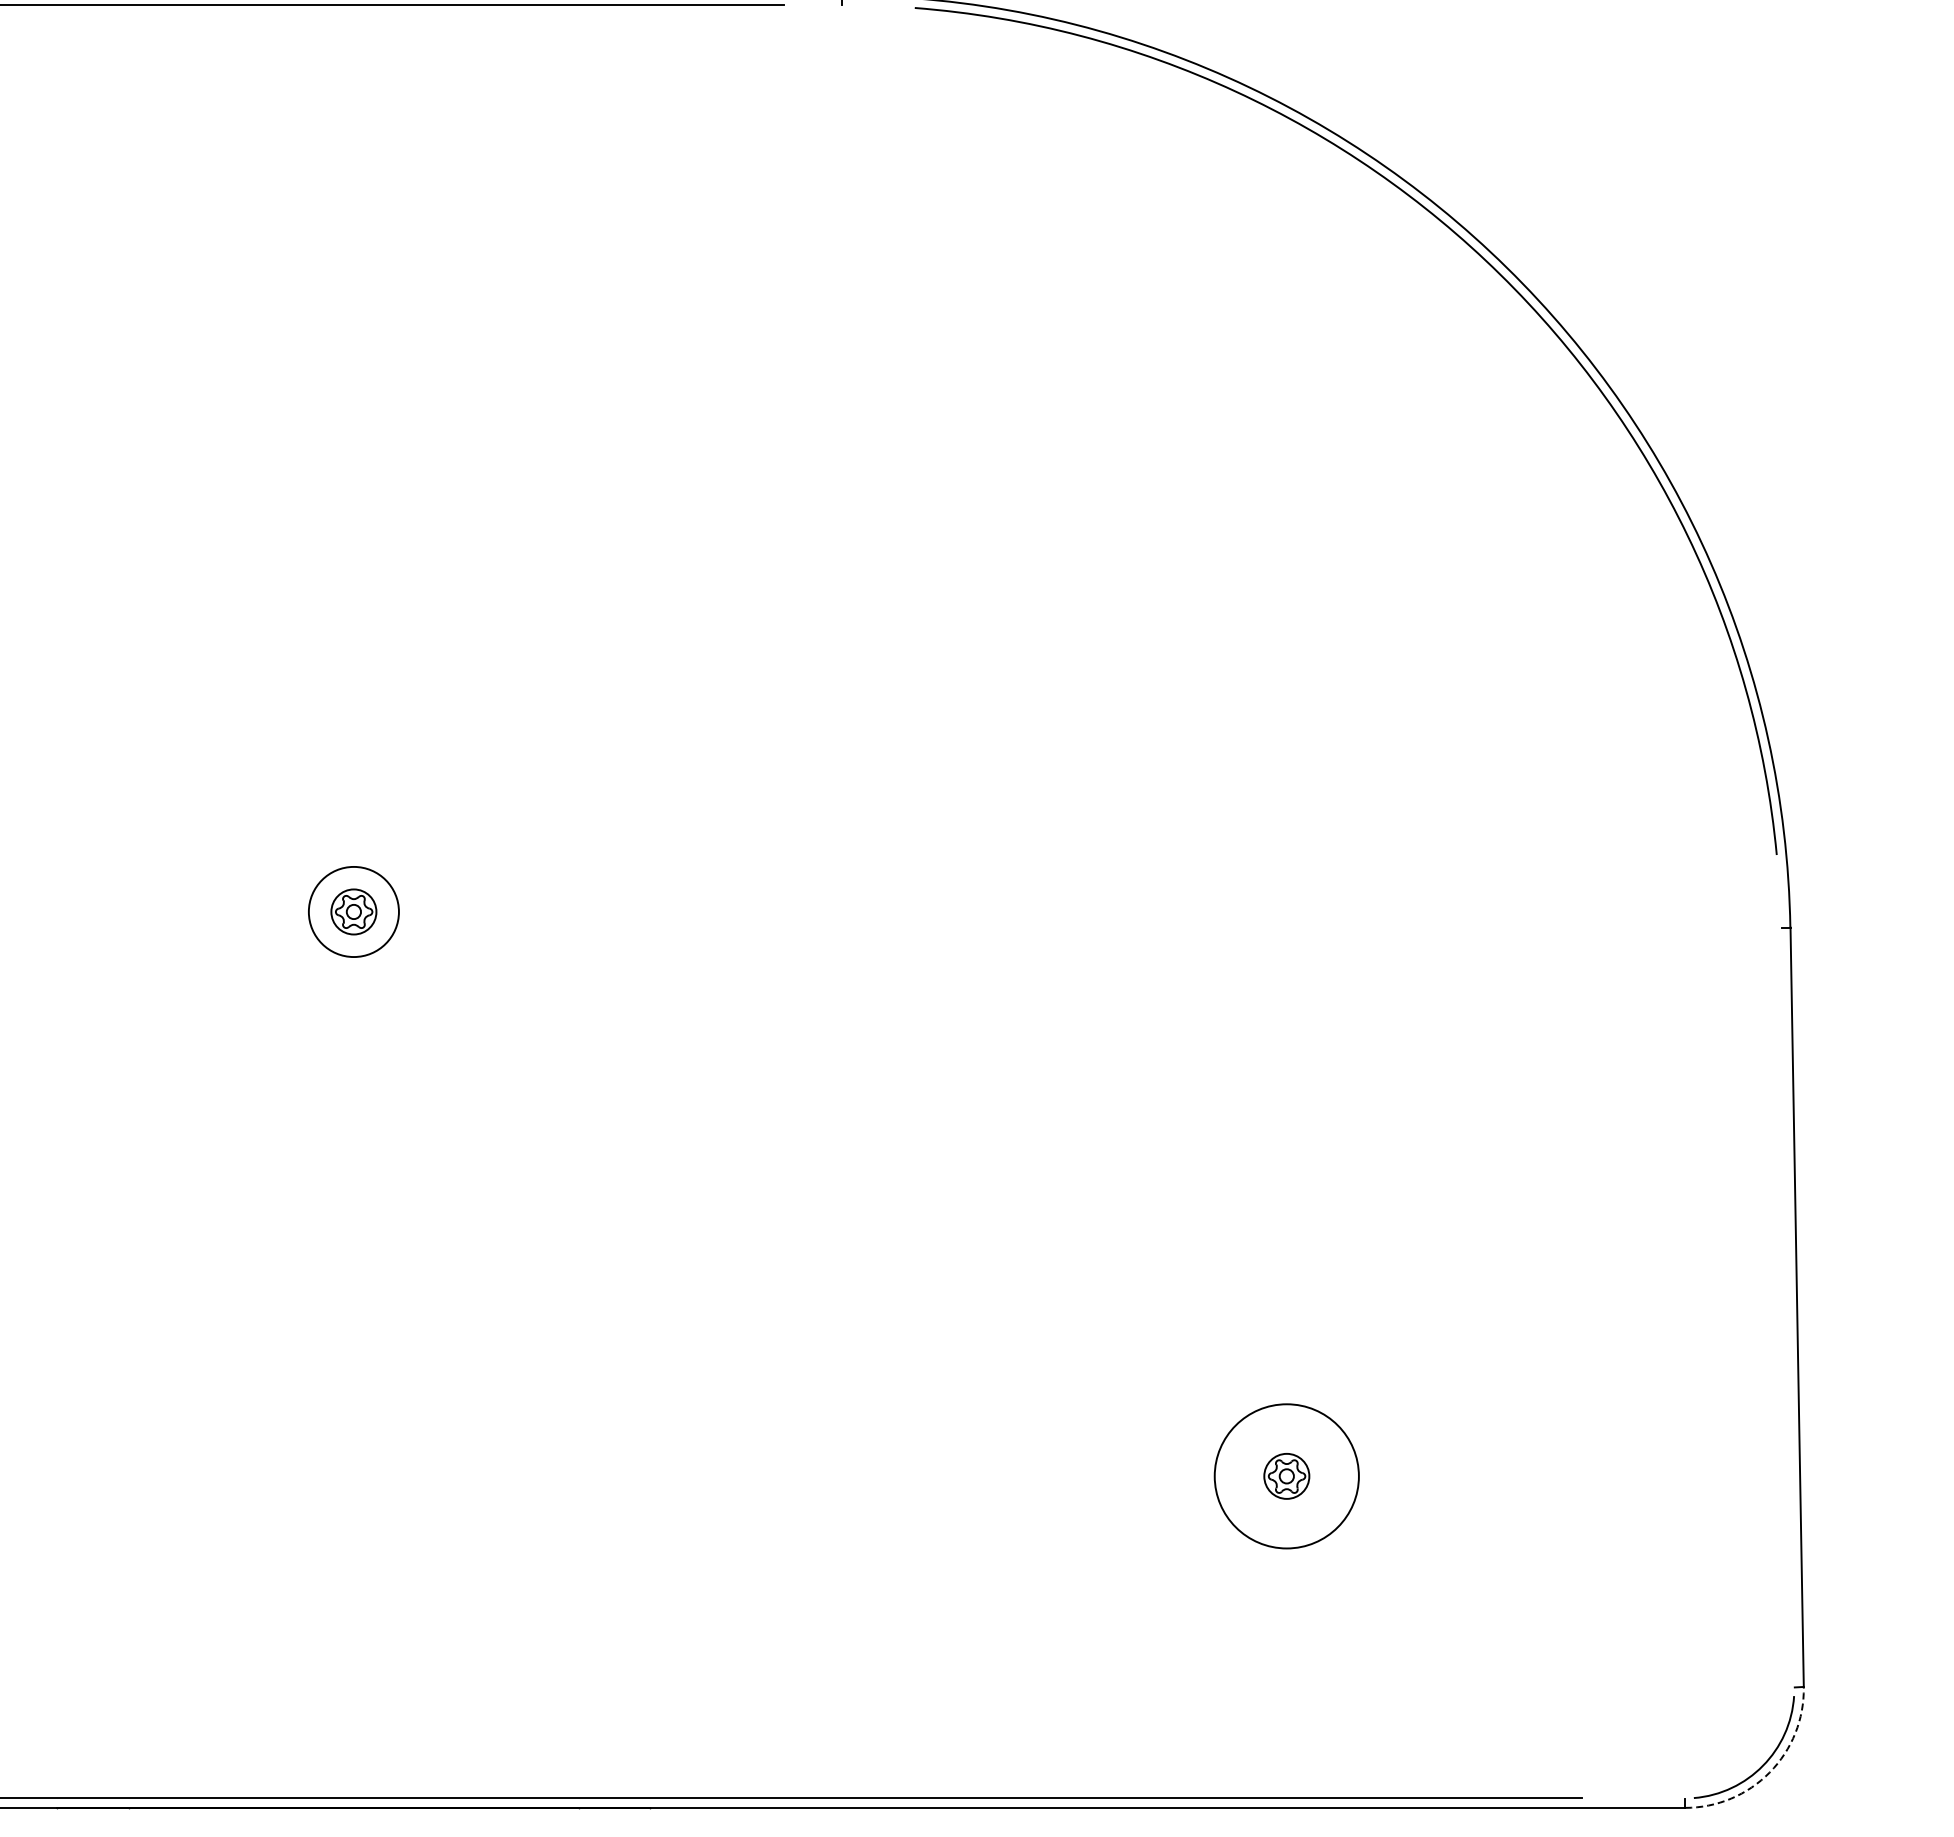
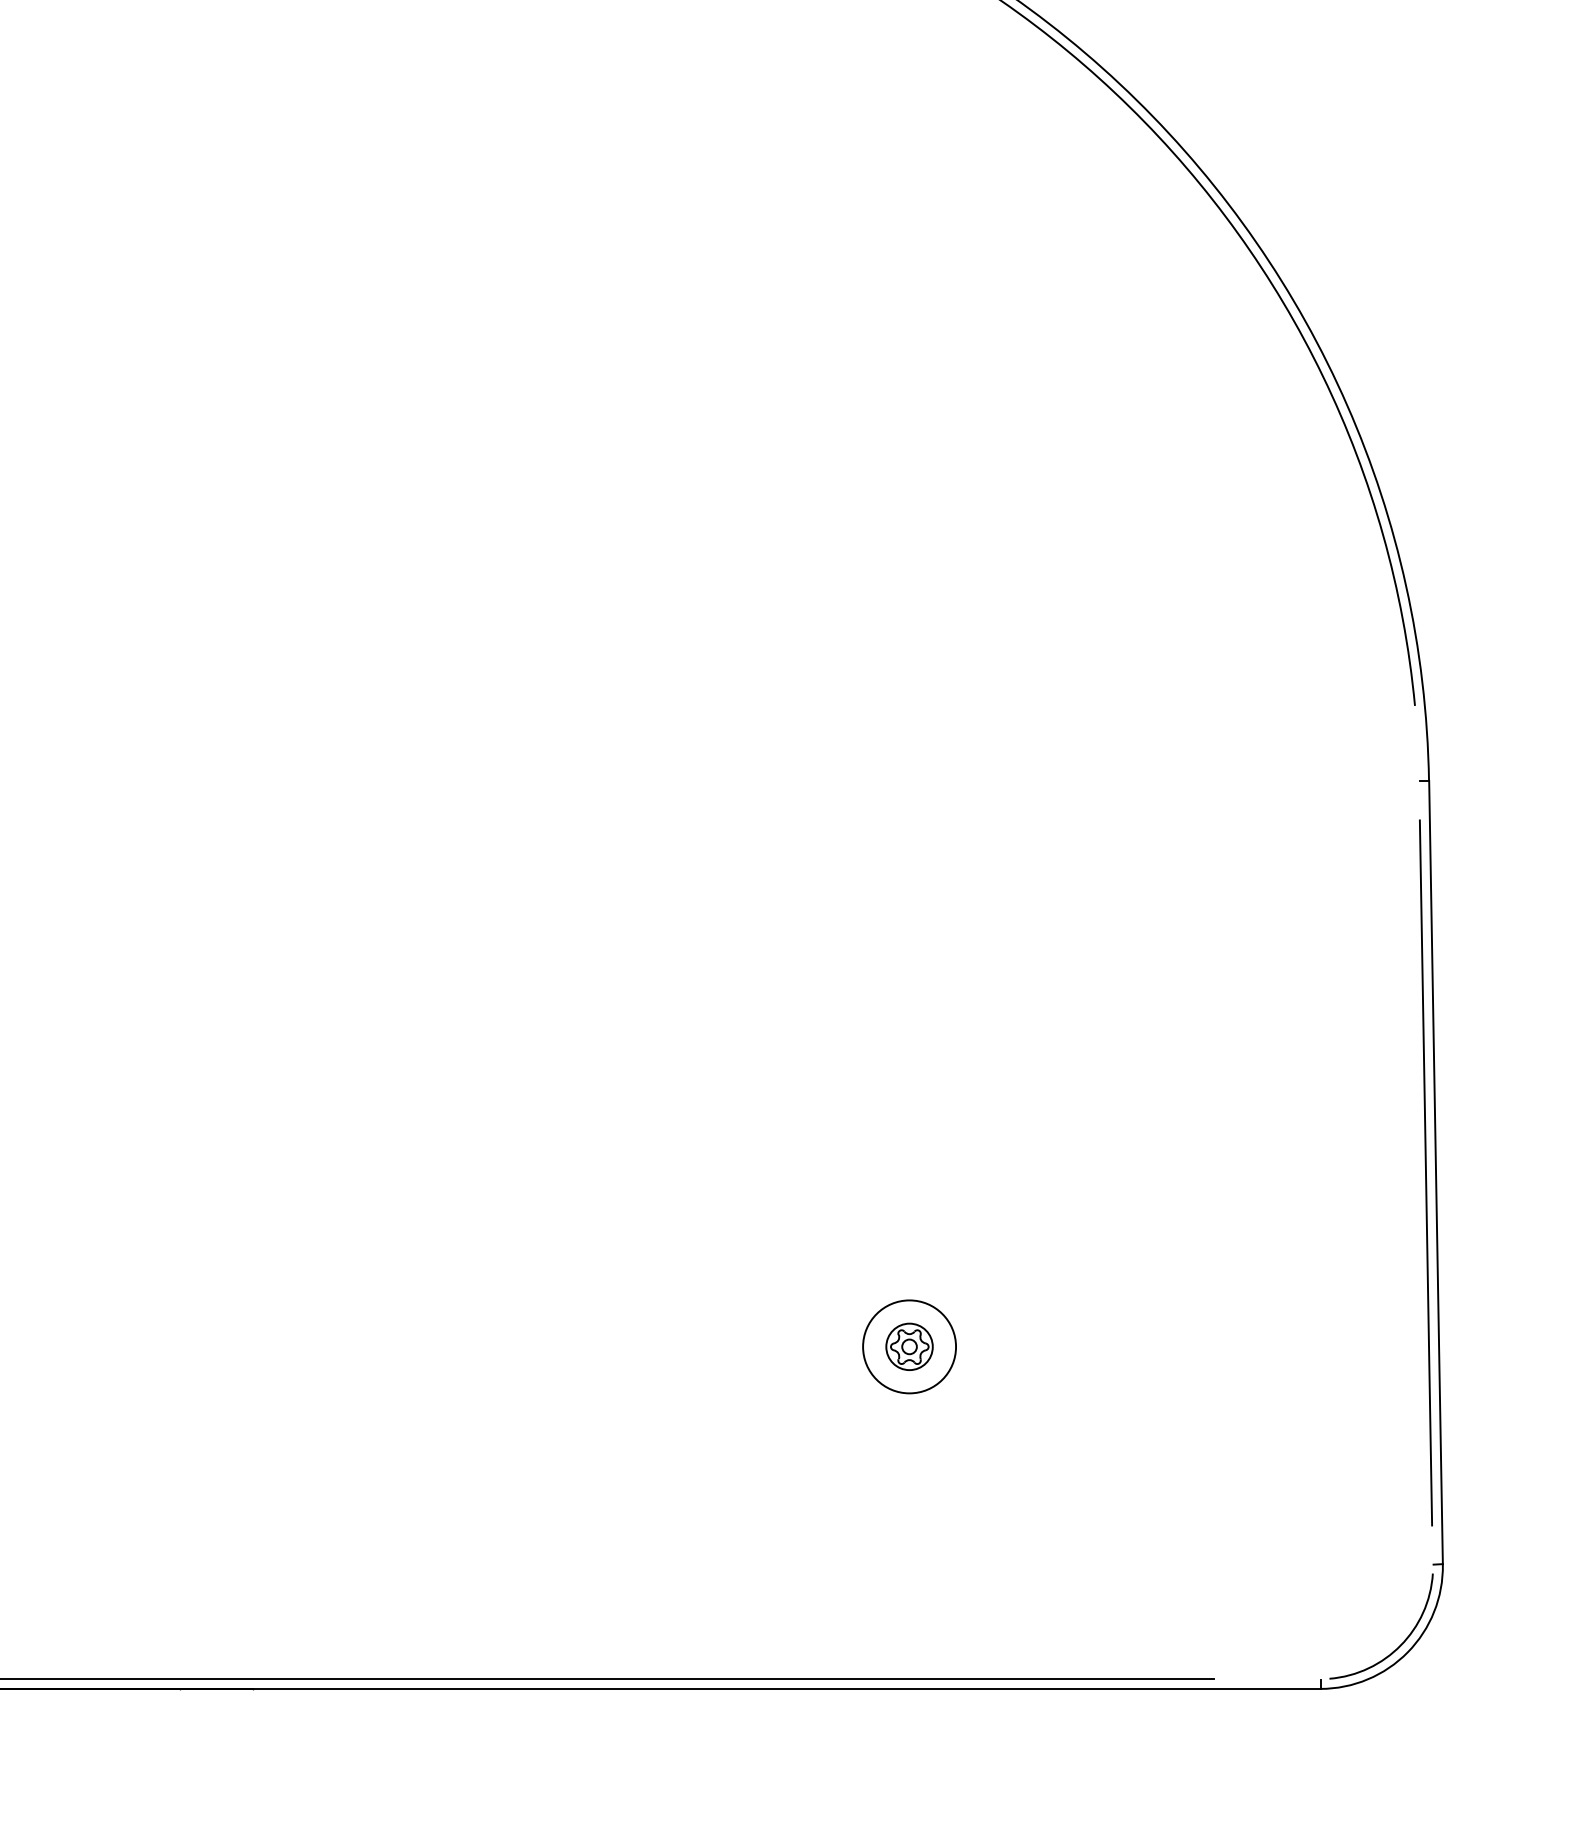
line: (1787, 1307) -> (1426, 1172), added
circle: (1286, 1476) -> (909, 1347), size x0.62
arc: (1769, 1772) -> (1407, 1652), dashed -> solid

